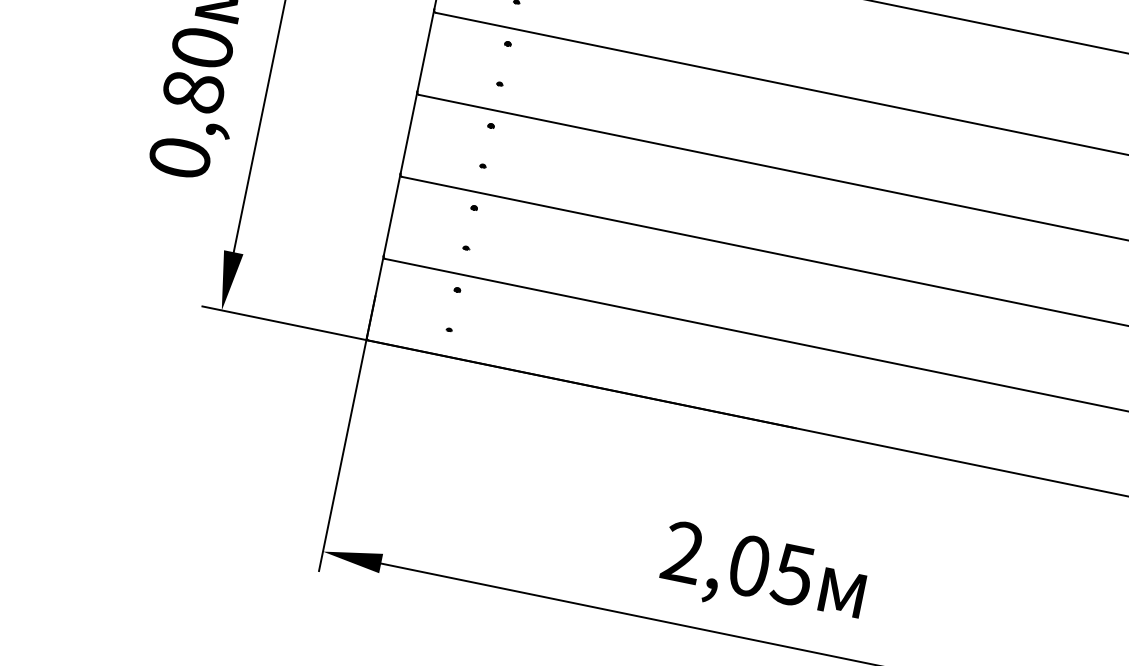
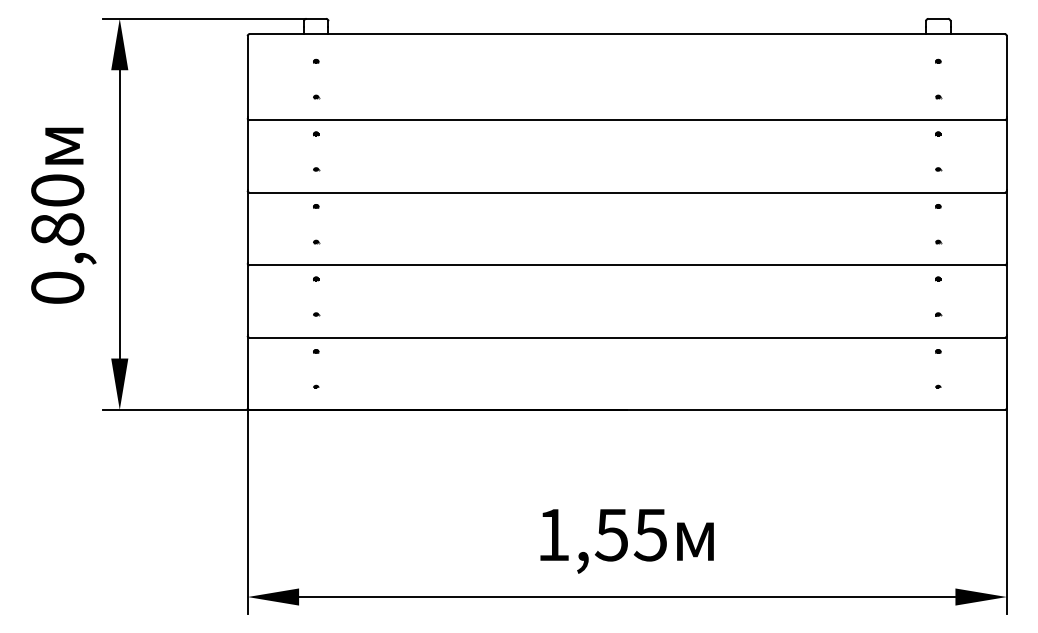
text: (716, 558) -> (582, 534), 2,05 -> 1,55

